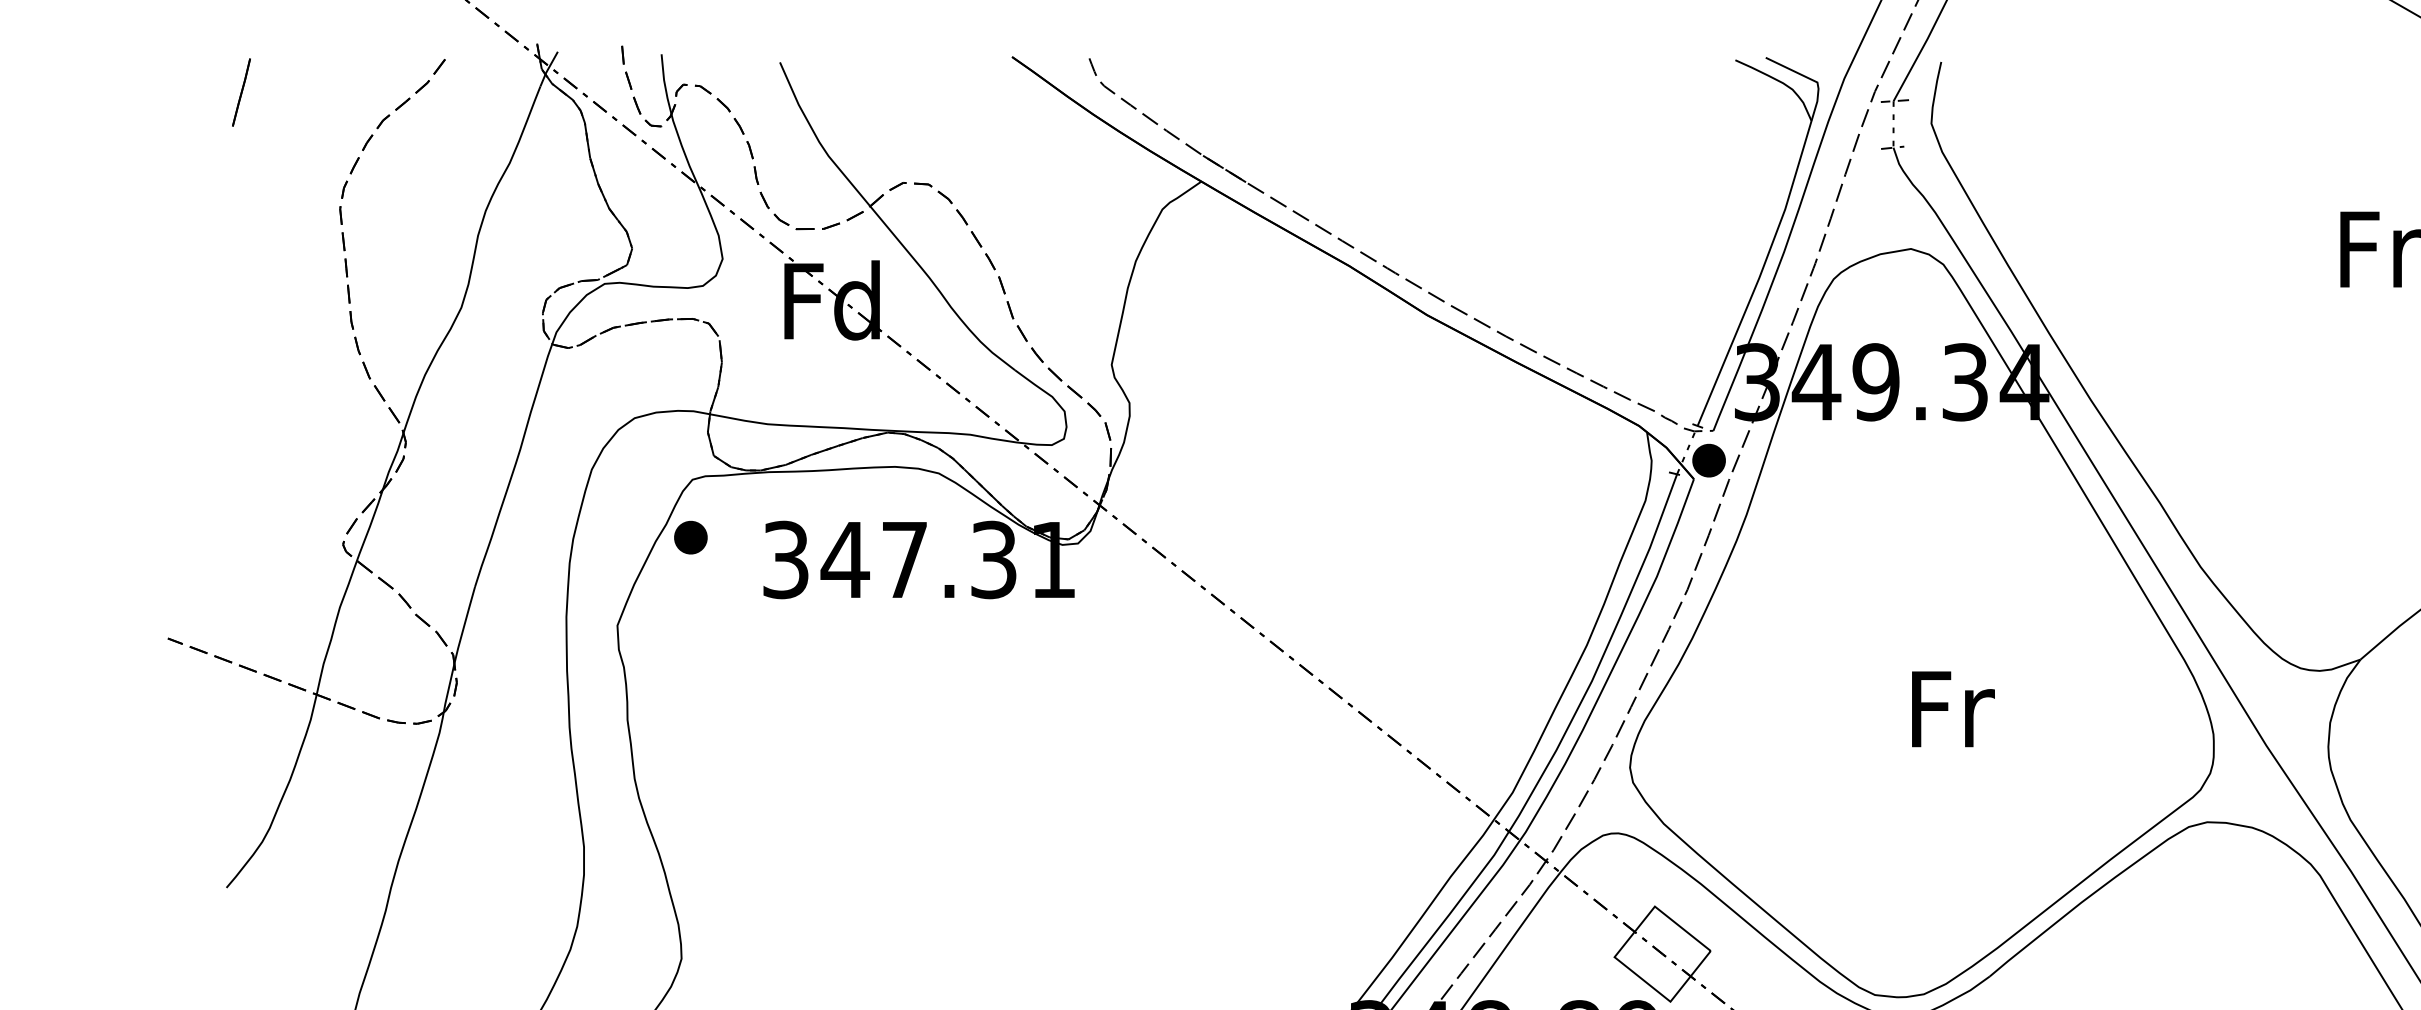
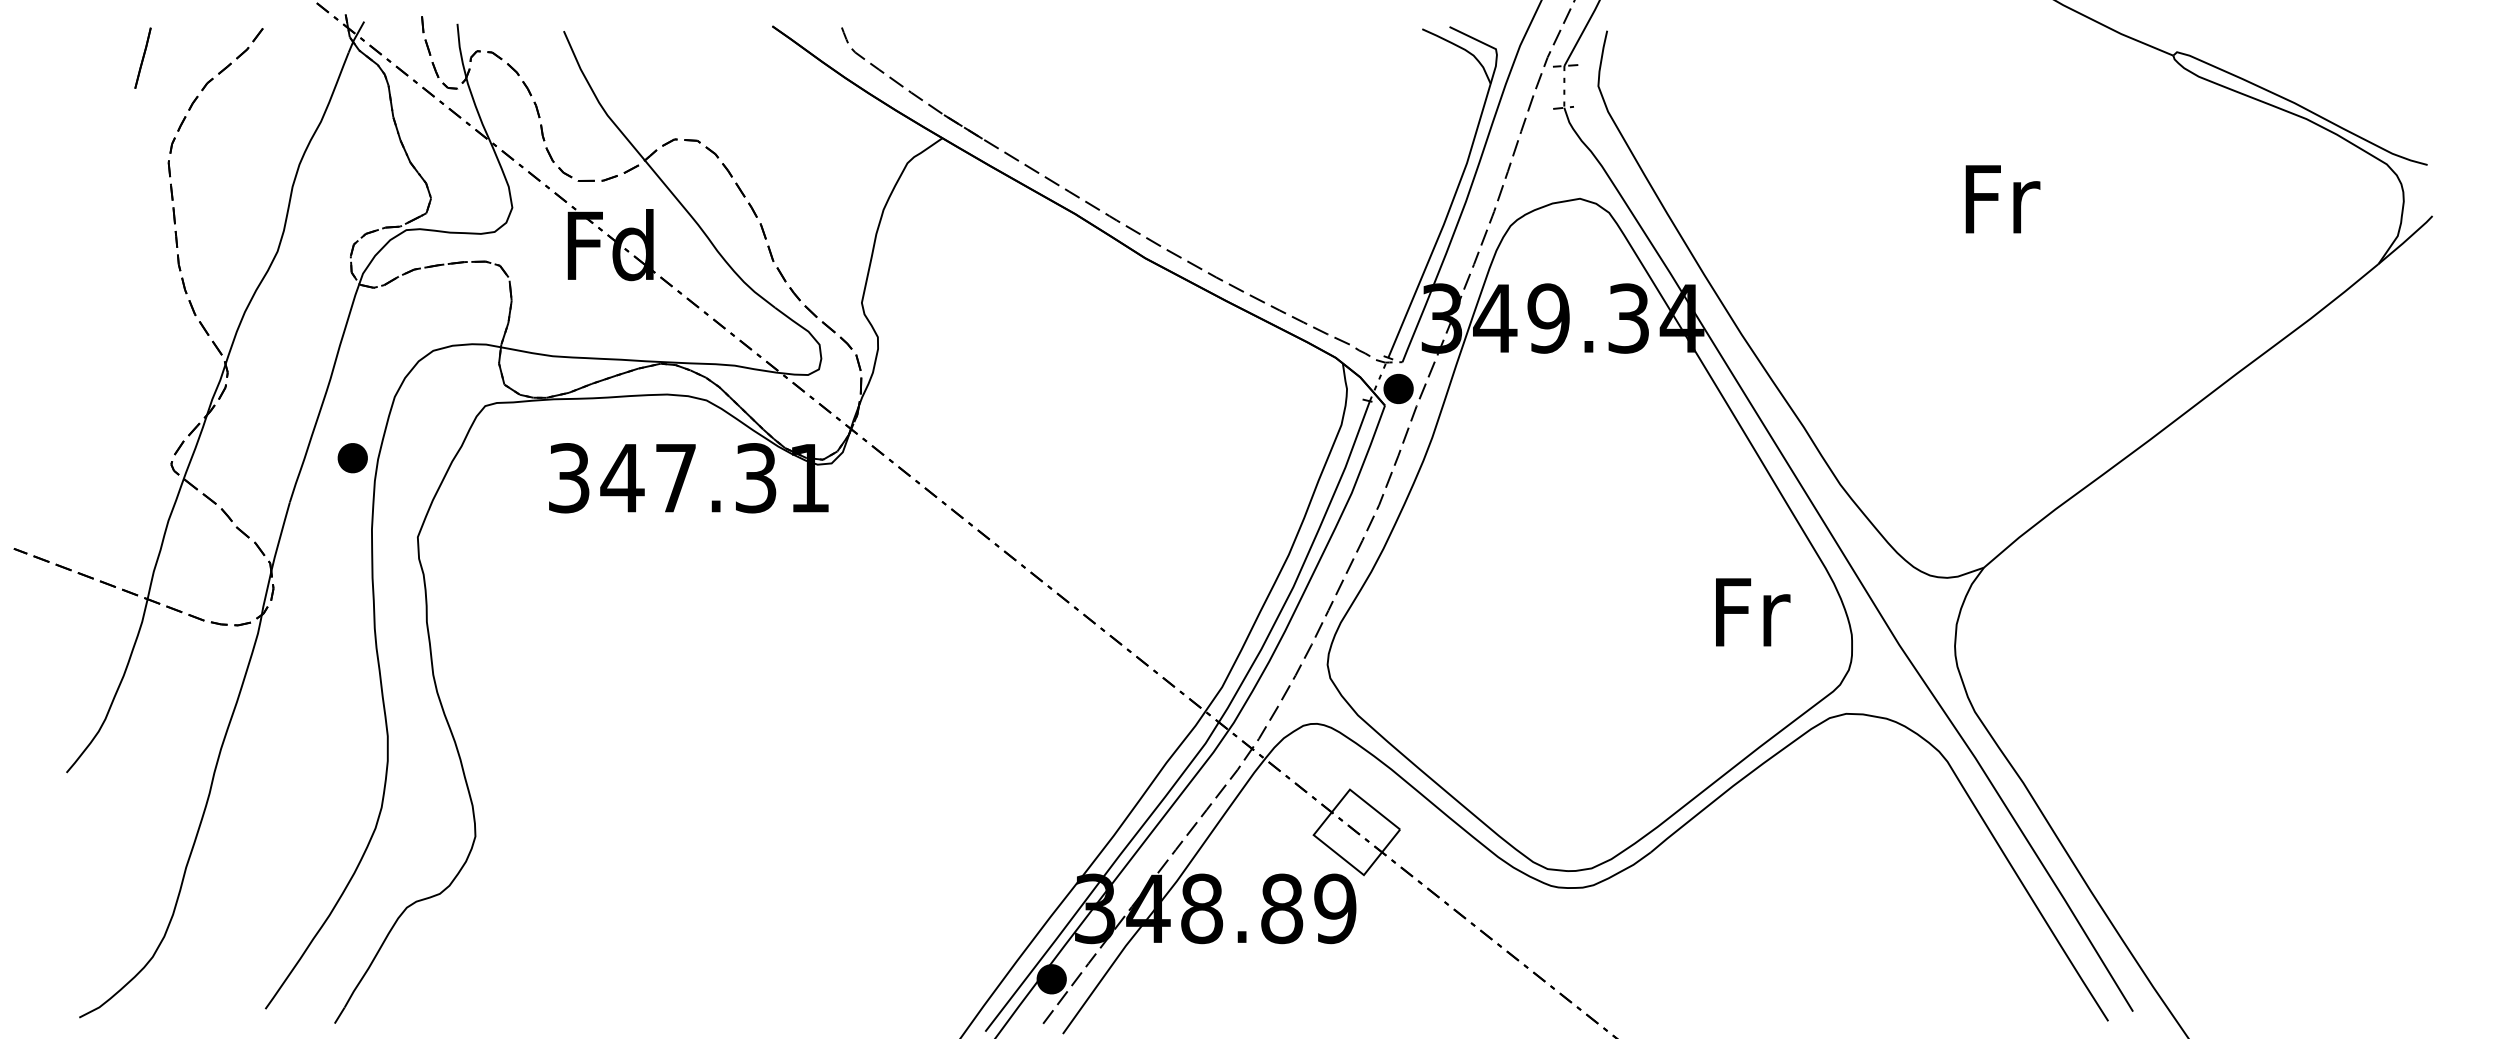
line: (240, 91) -> (142, 57), moved
part: (690, 538) -> (352, 458), moved
text: (1953, 709) -> (1753, 612), moved

